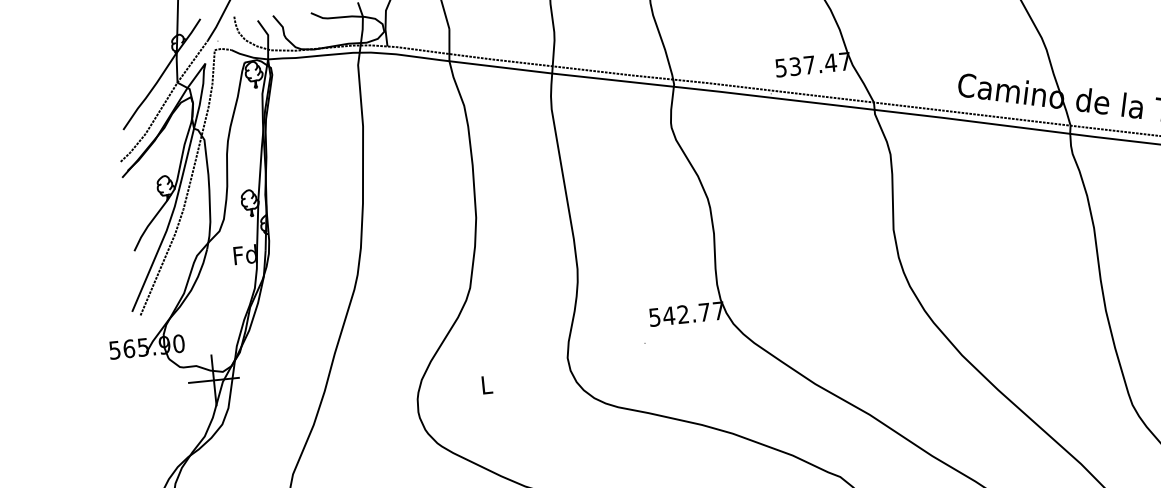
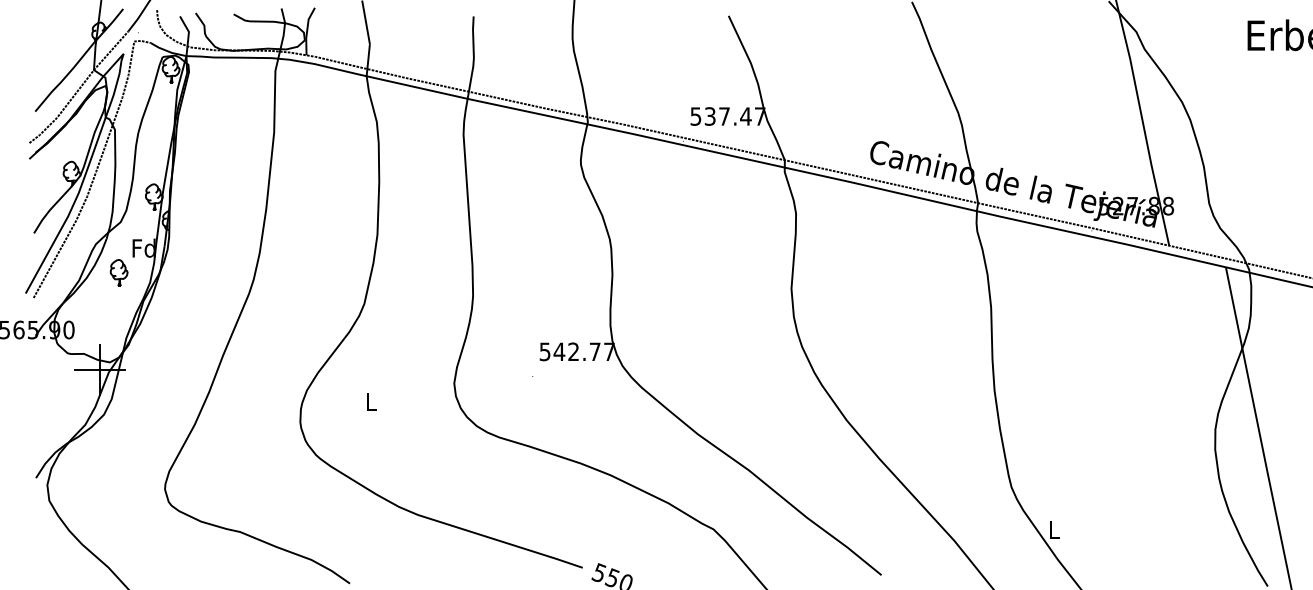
part: (222, 281) -> (118, 272), added

